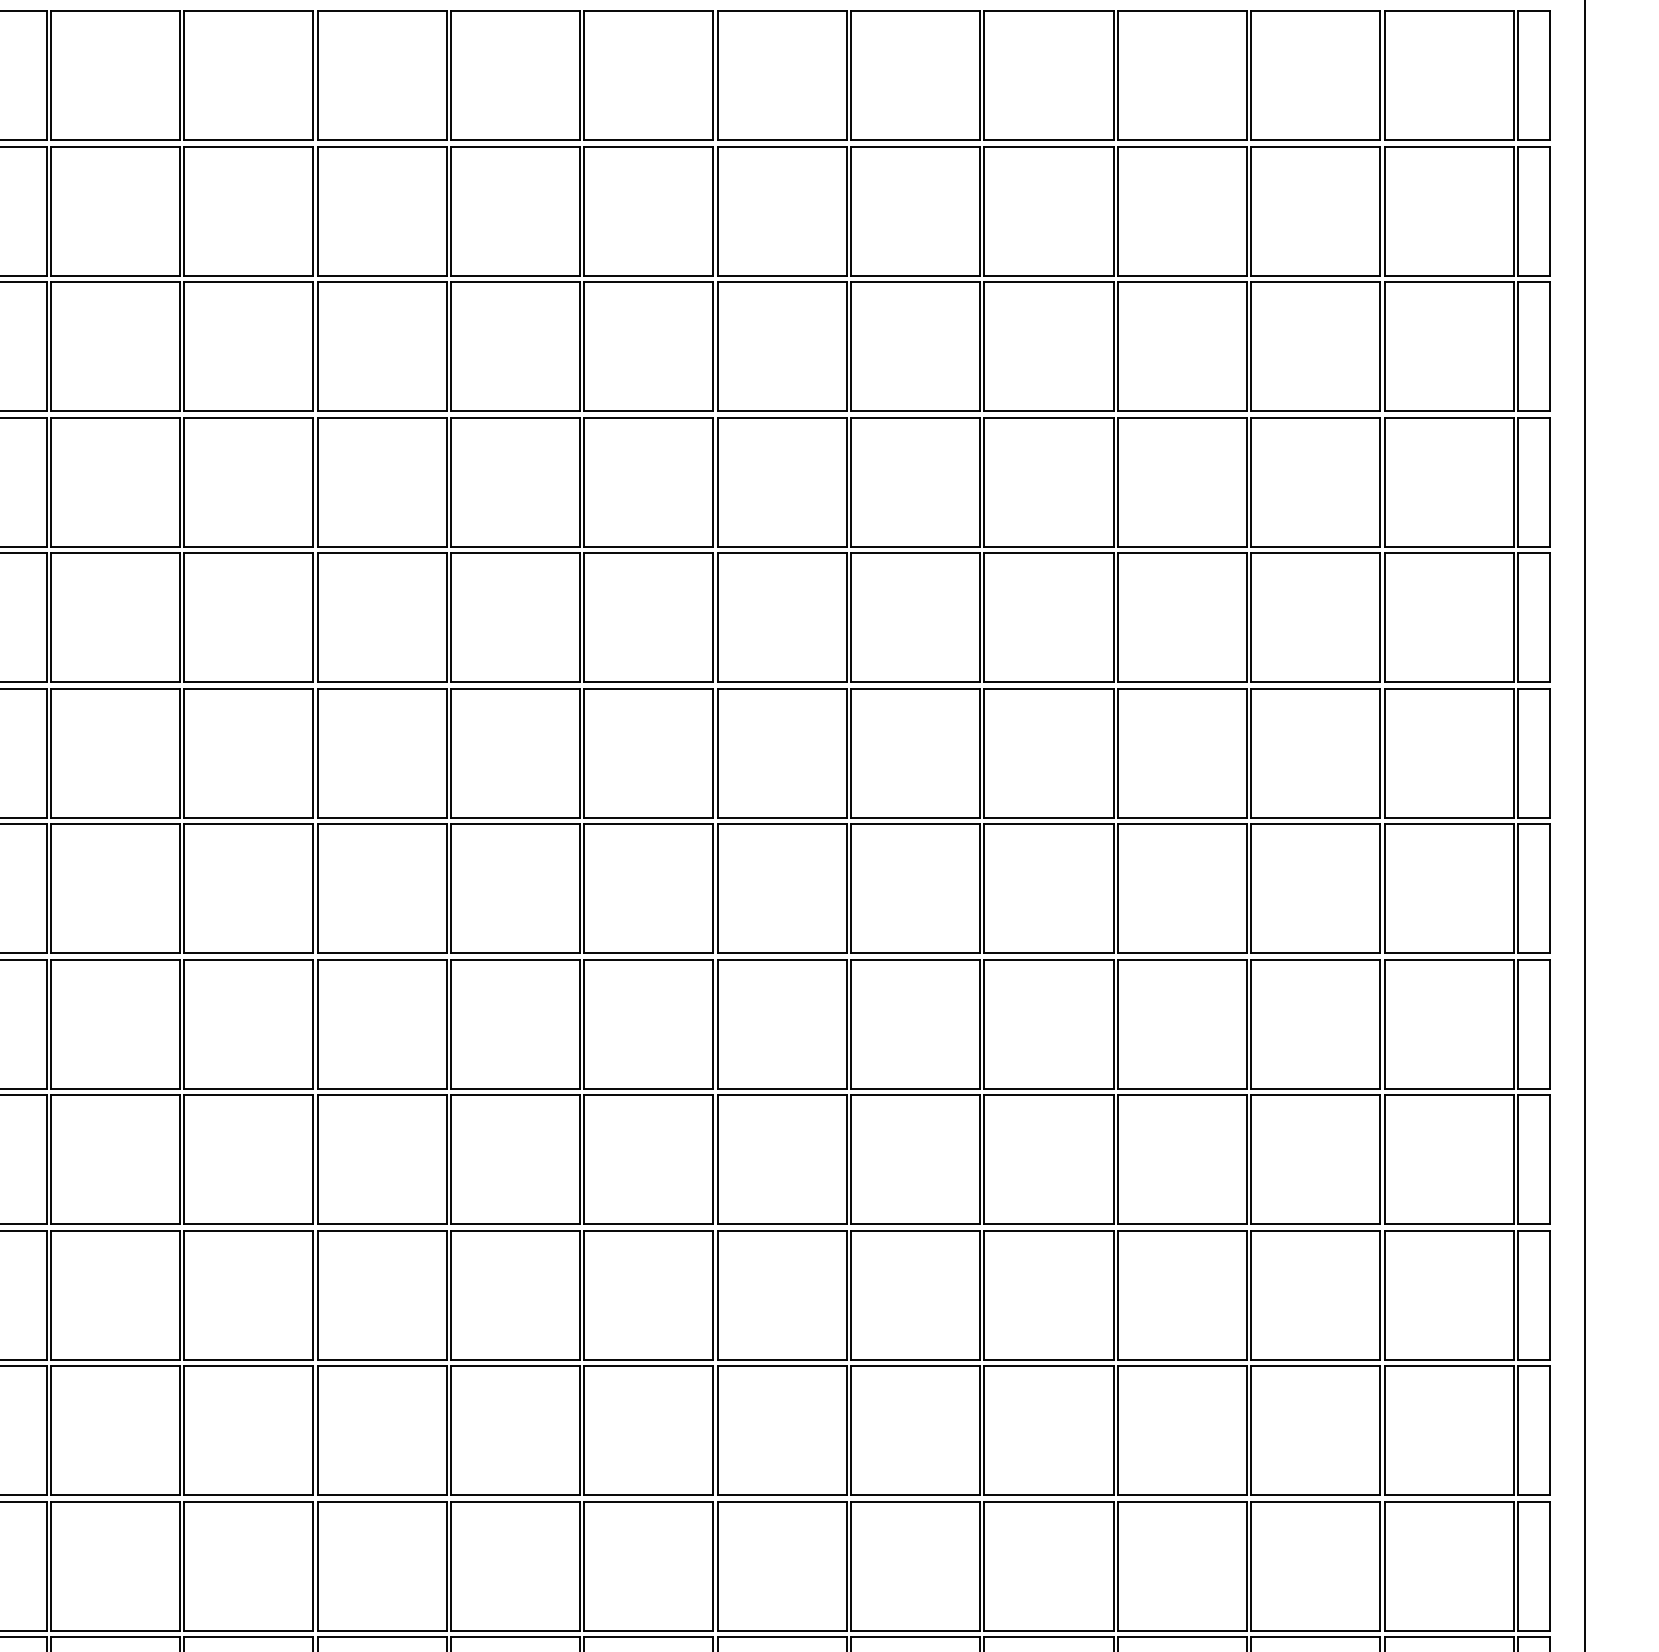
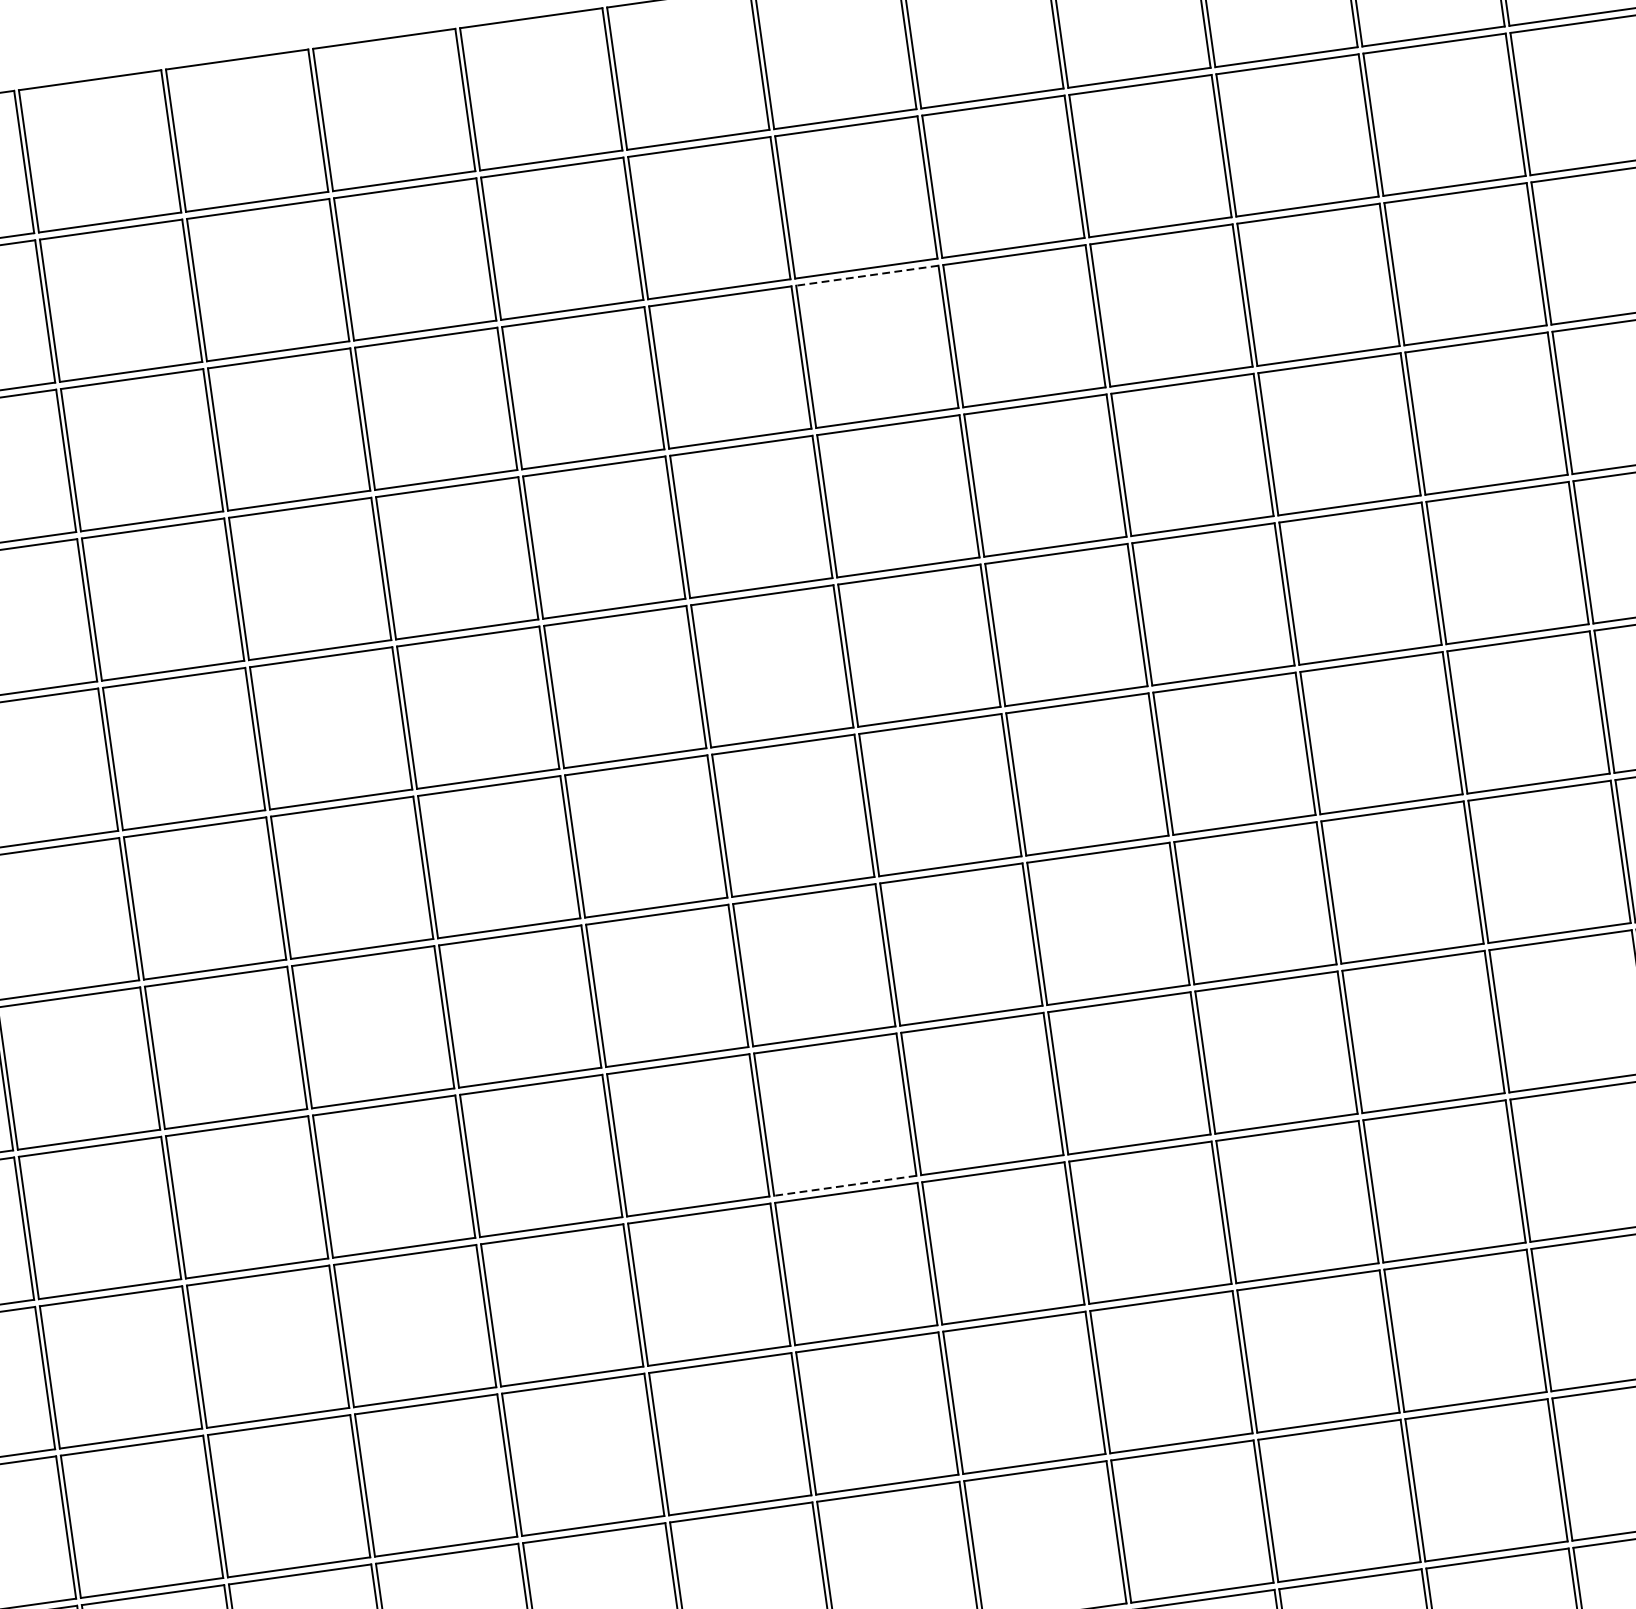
line: (782, 282) -> (867, 275), solid -> dashed
line: (648, 1088) -> (844, 1185), solid -> dashed

